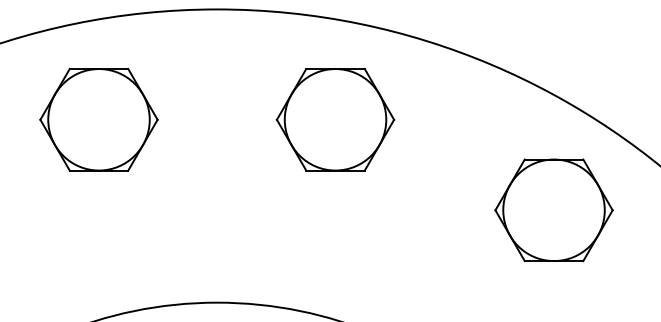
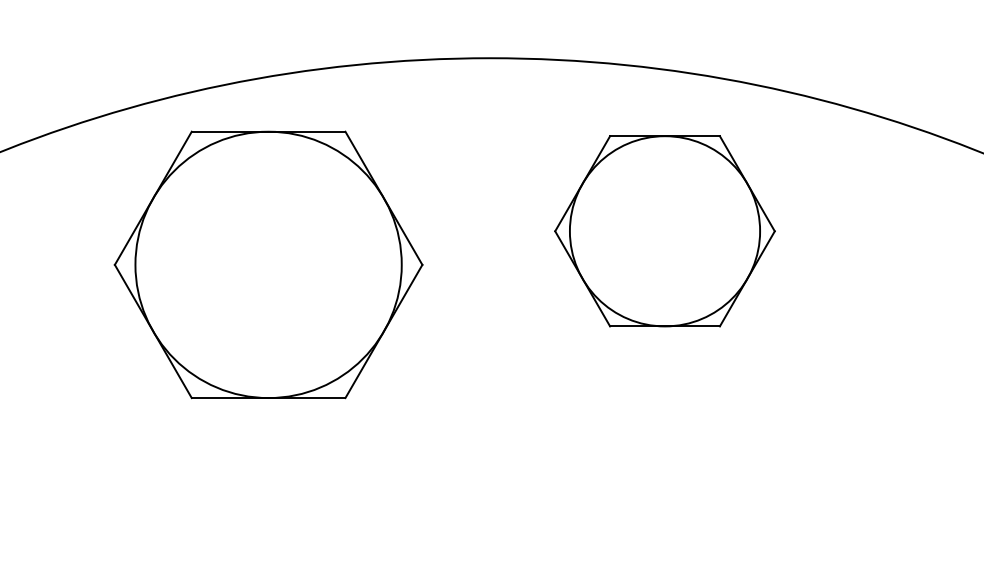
part: (98, 119) -> (267, 264), size x1.4
part: (335, 119) -> (664, 230), moved

